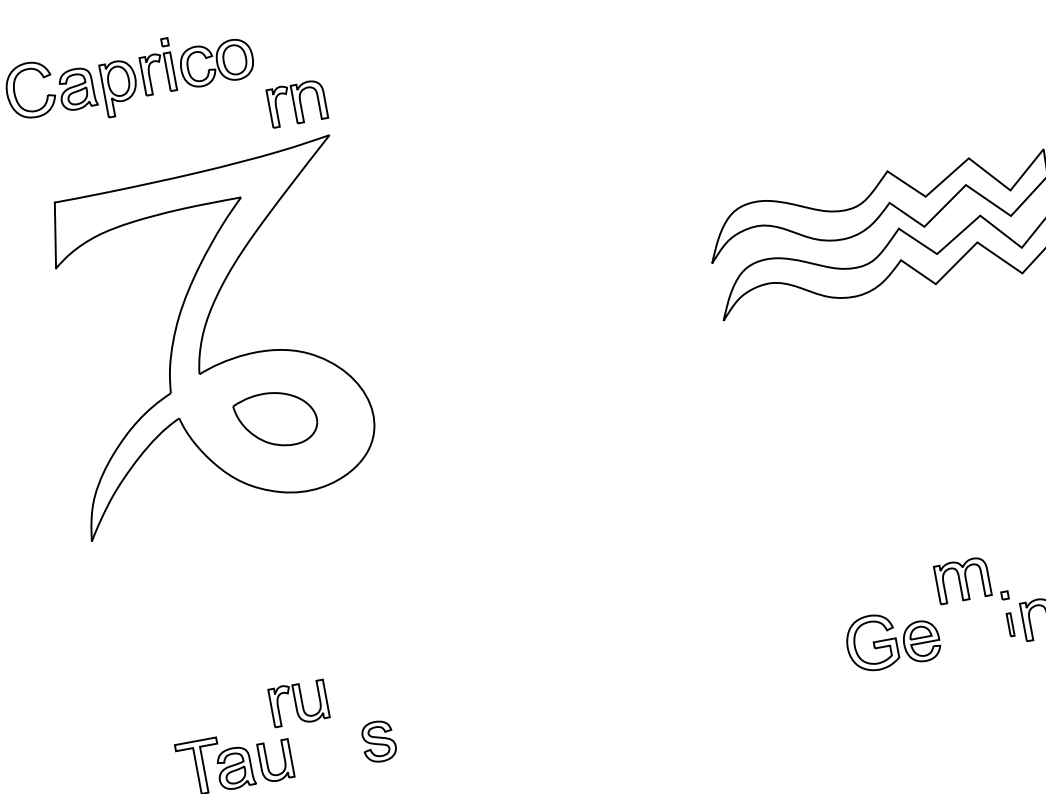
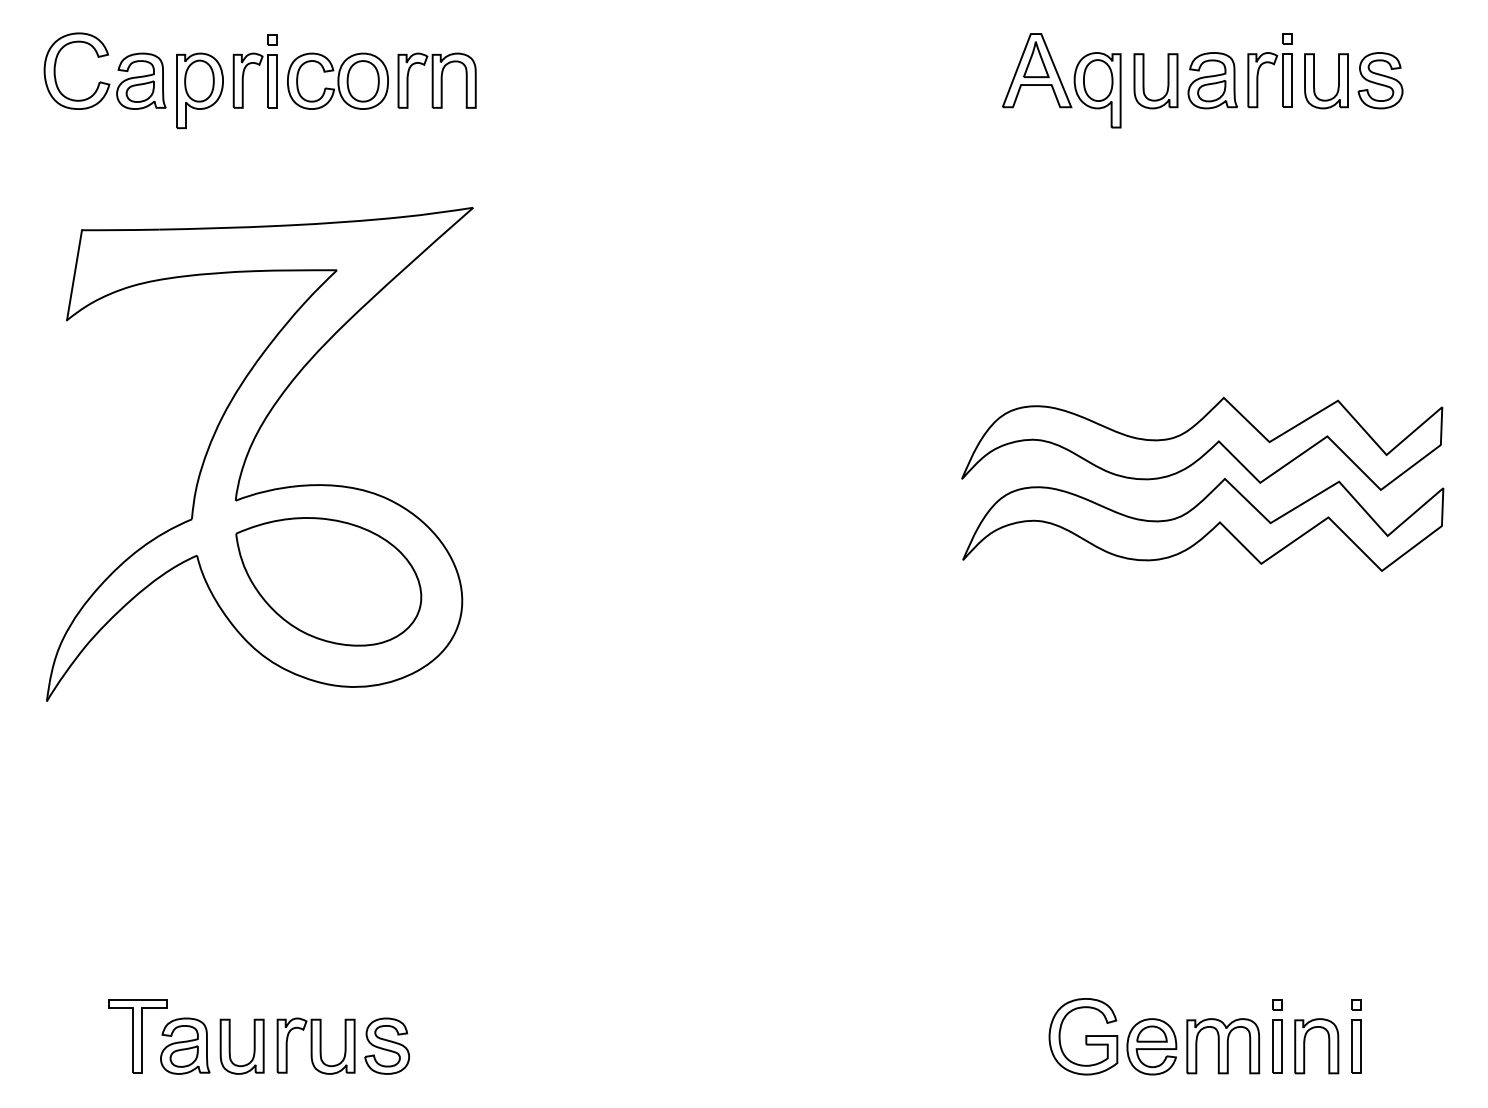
part: (296, 103) -> (436, 80), moved
part: (276, 419) -> (328, 581), size x1.67
part: (963, 580) -> (1223, 1046), moved
part: (1010, 624) -> (1277, 1046), size x1.67
part: (298, 703) -> (315, 1045), moved

